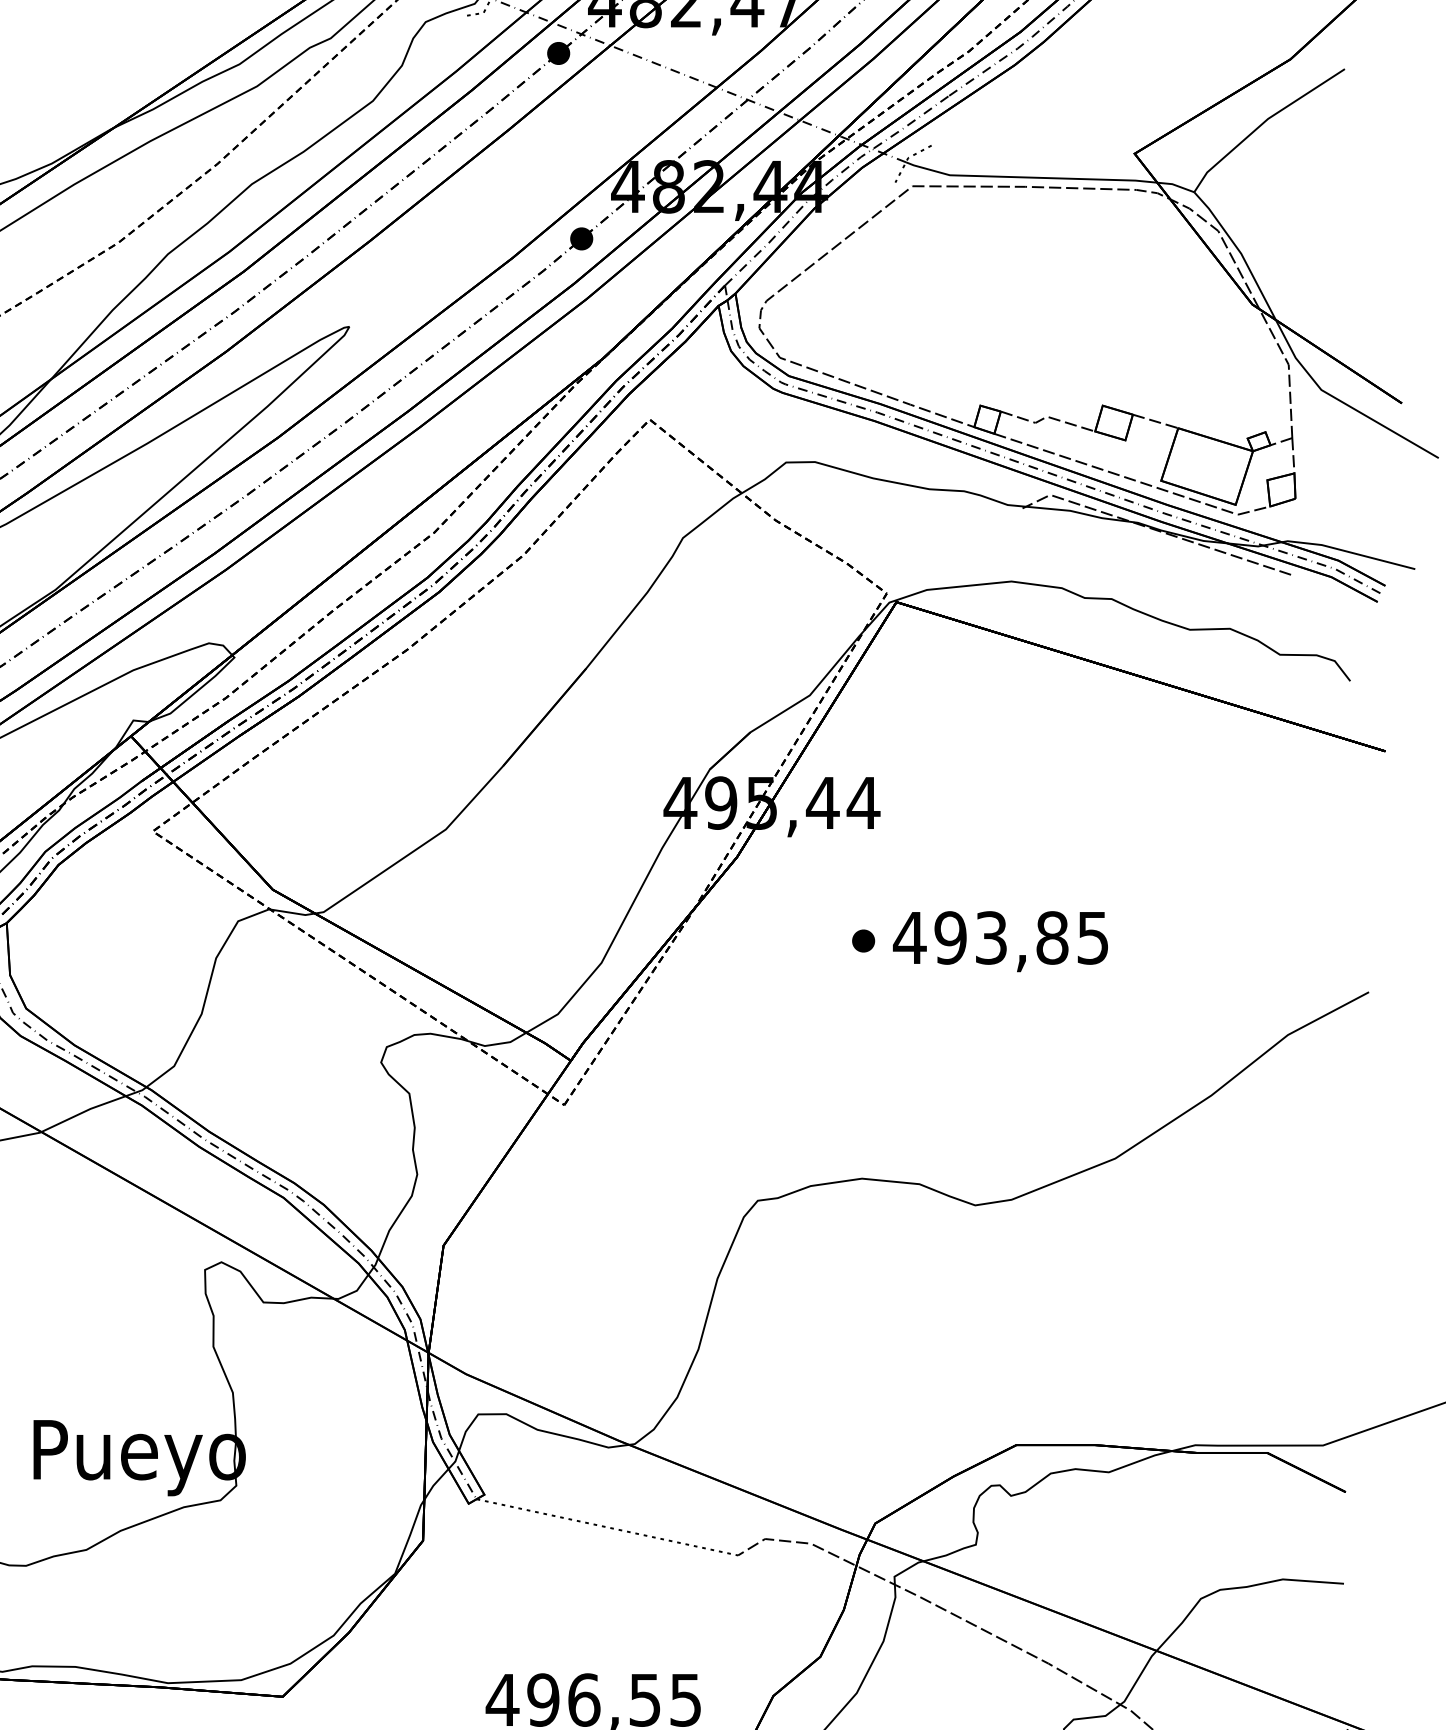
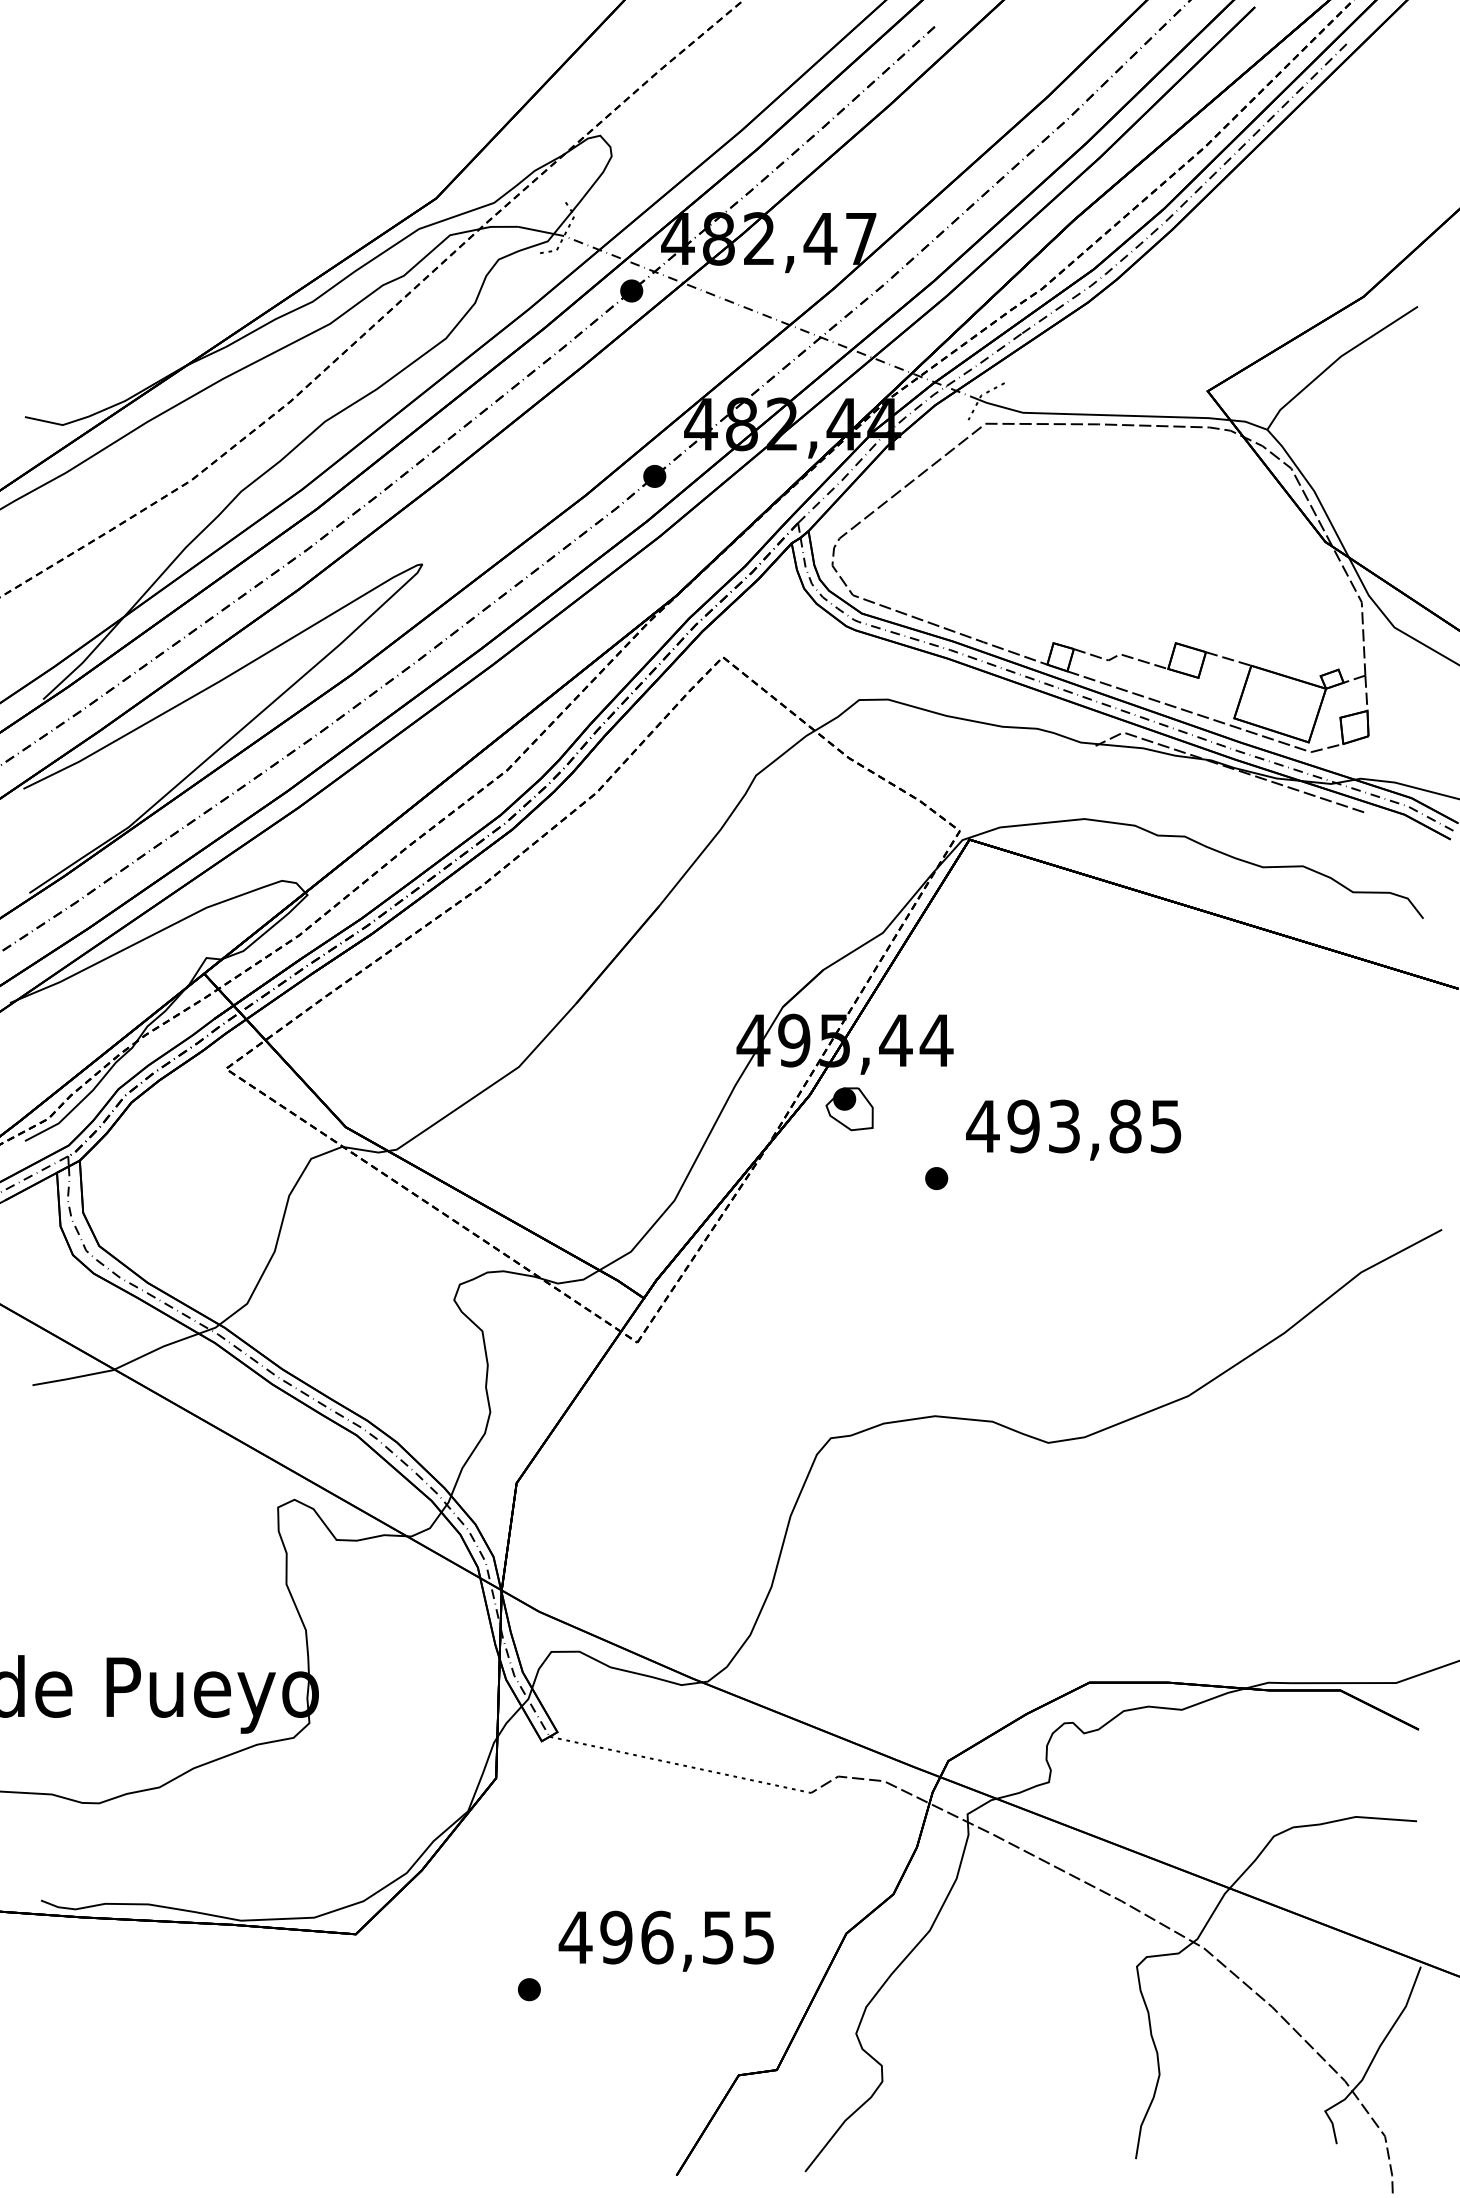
part: (776, 871) -> (849, 1109), added
text: (1000, 940) -> (1073, 1129), moved

